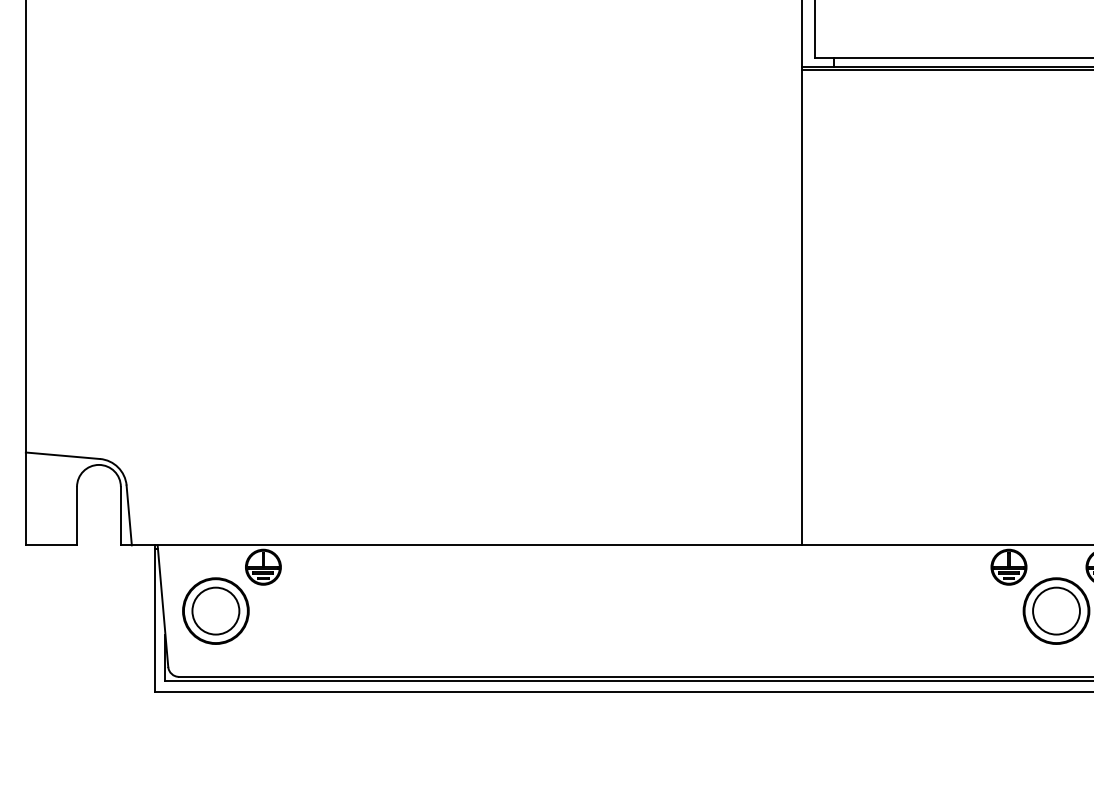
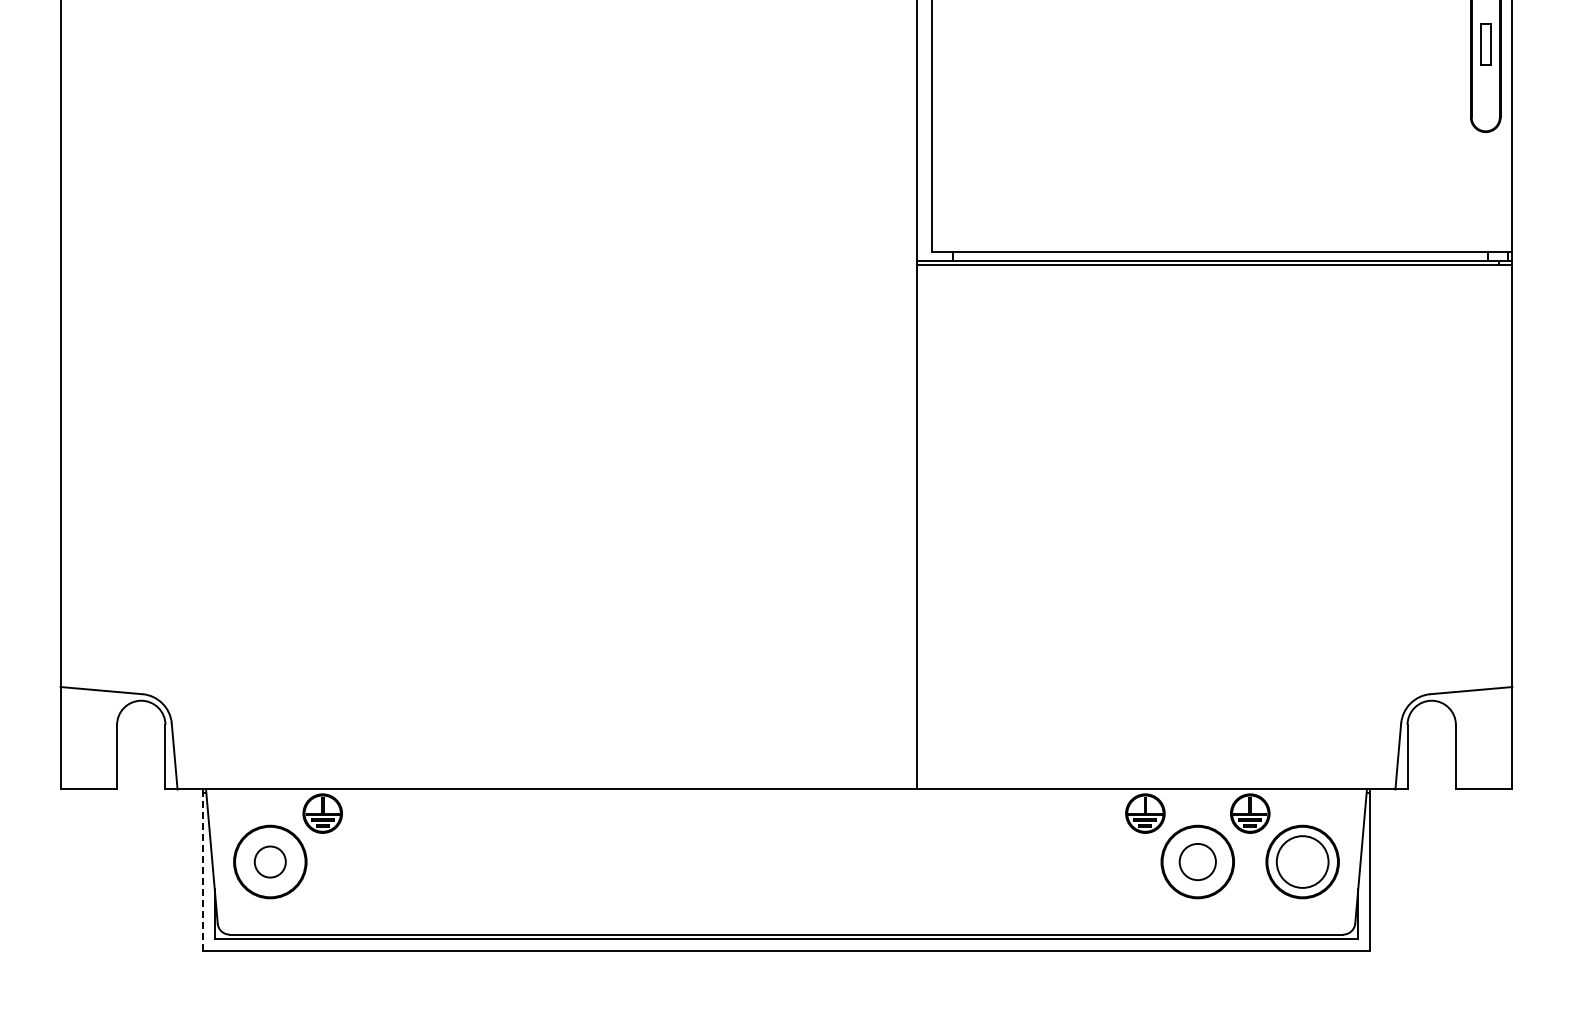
circle: (216, 610) -> (270, 861), size x0.6
circle: (1056, 610) -> (1197, 861), size x0.7
line: (154, 618) -> (202, 870), solid -> dashed

